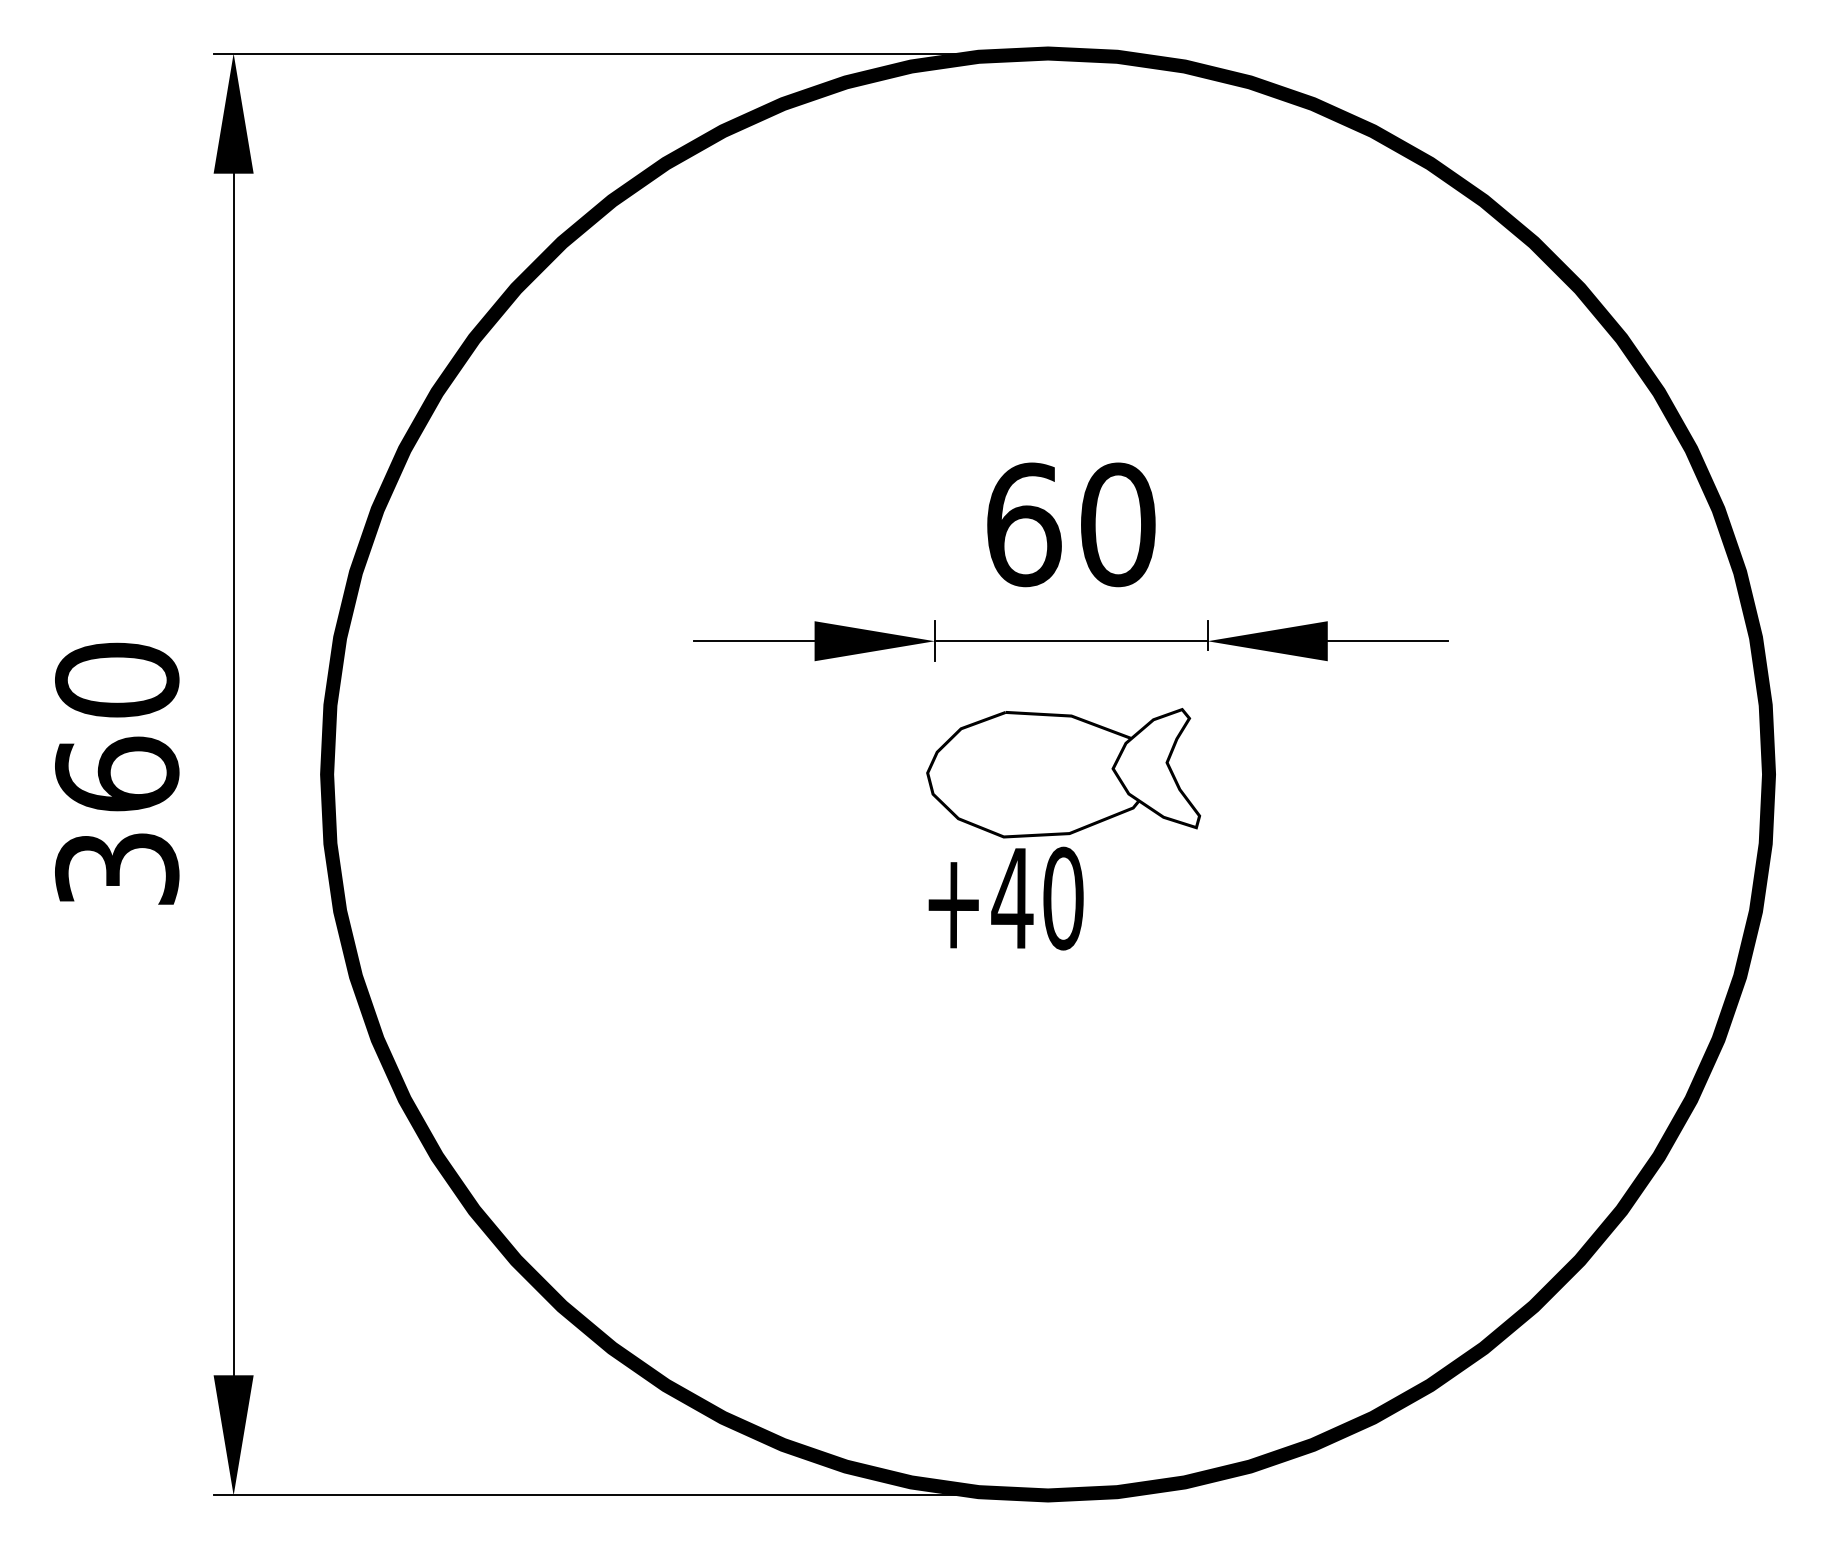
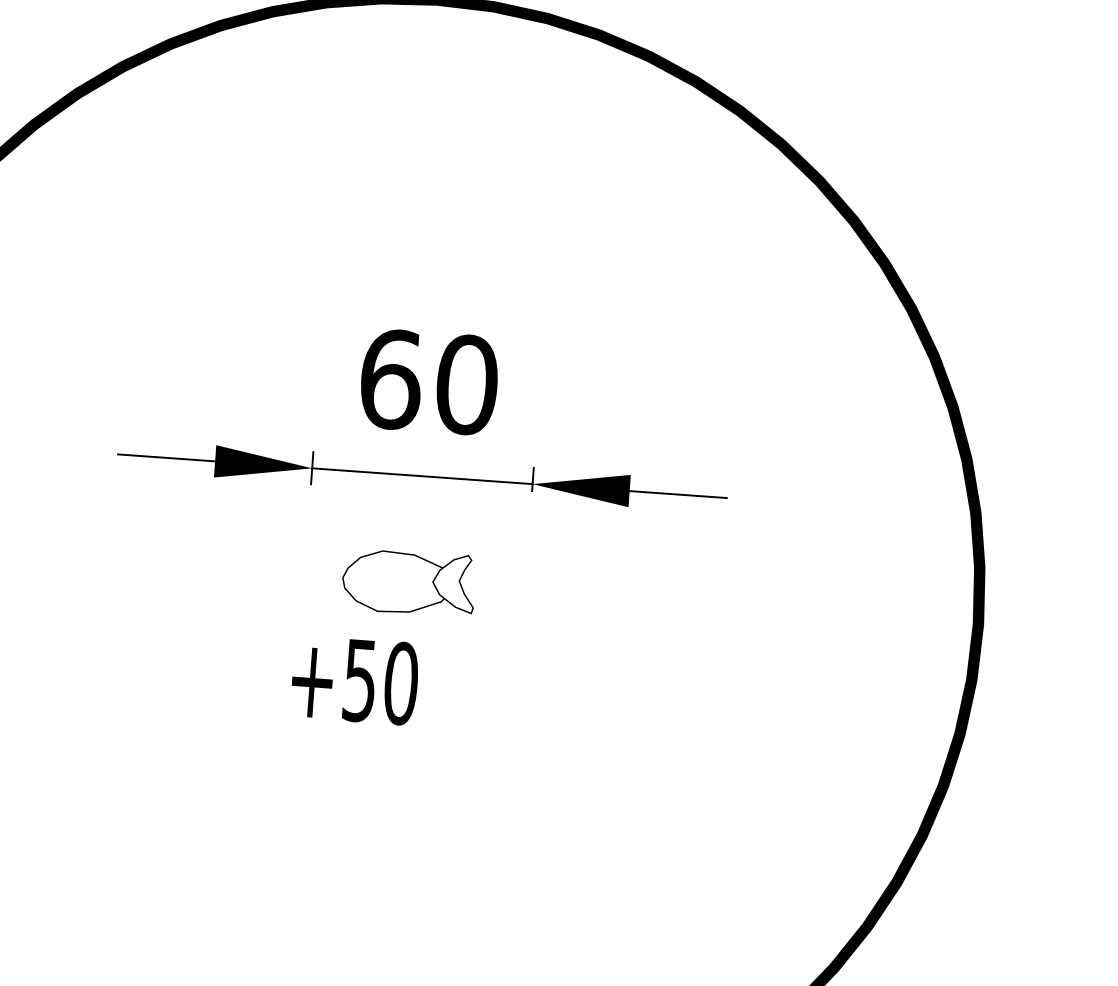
part: (1063, 773) -> (408, 582), size x0.6
text: (1012, 899) -> (360, 681), +40 -> +50

